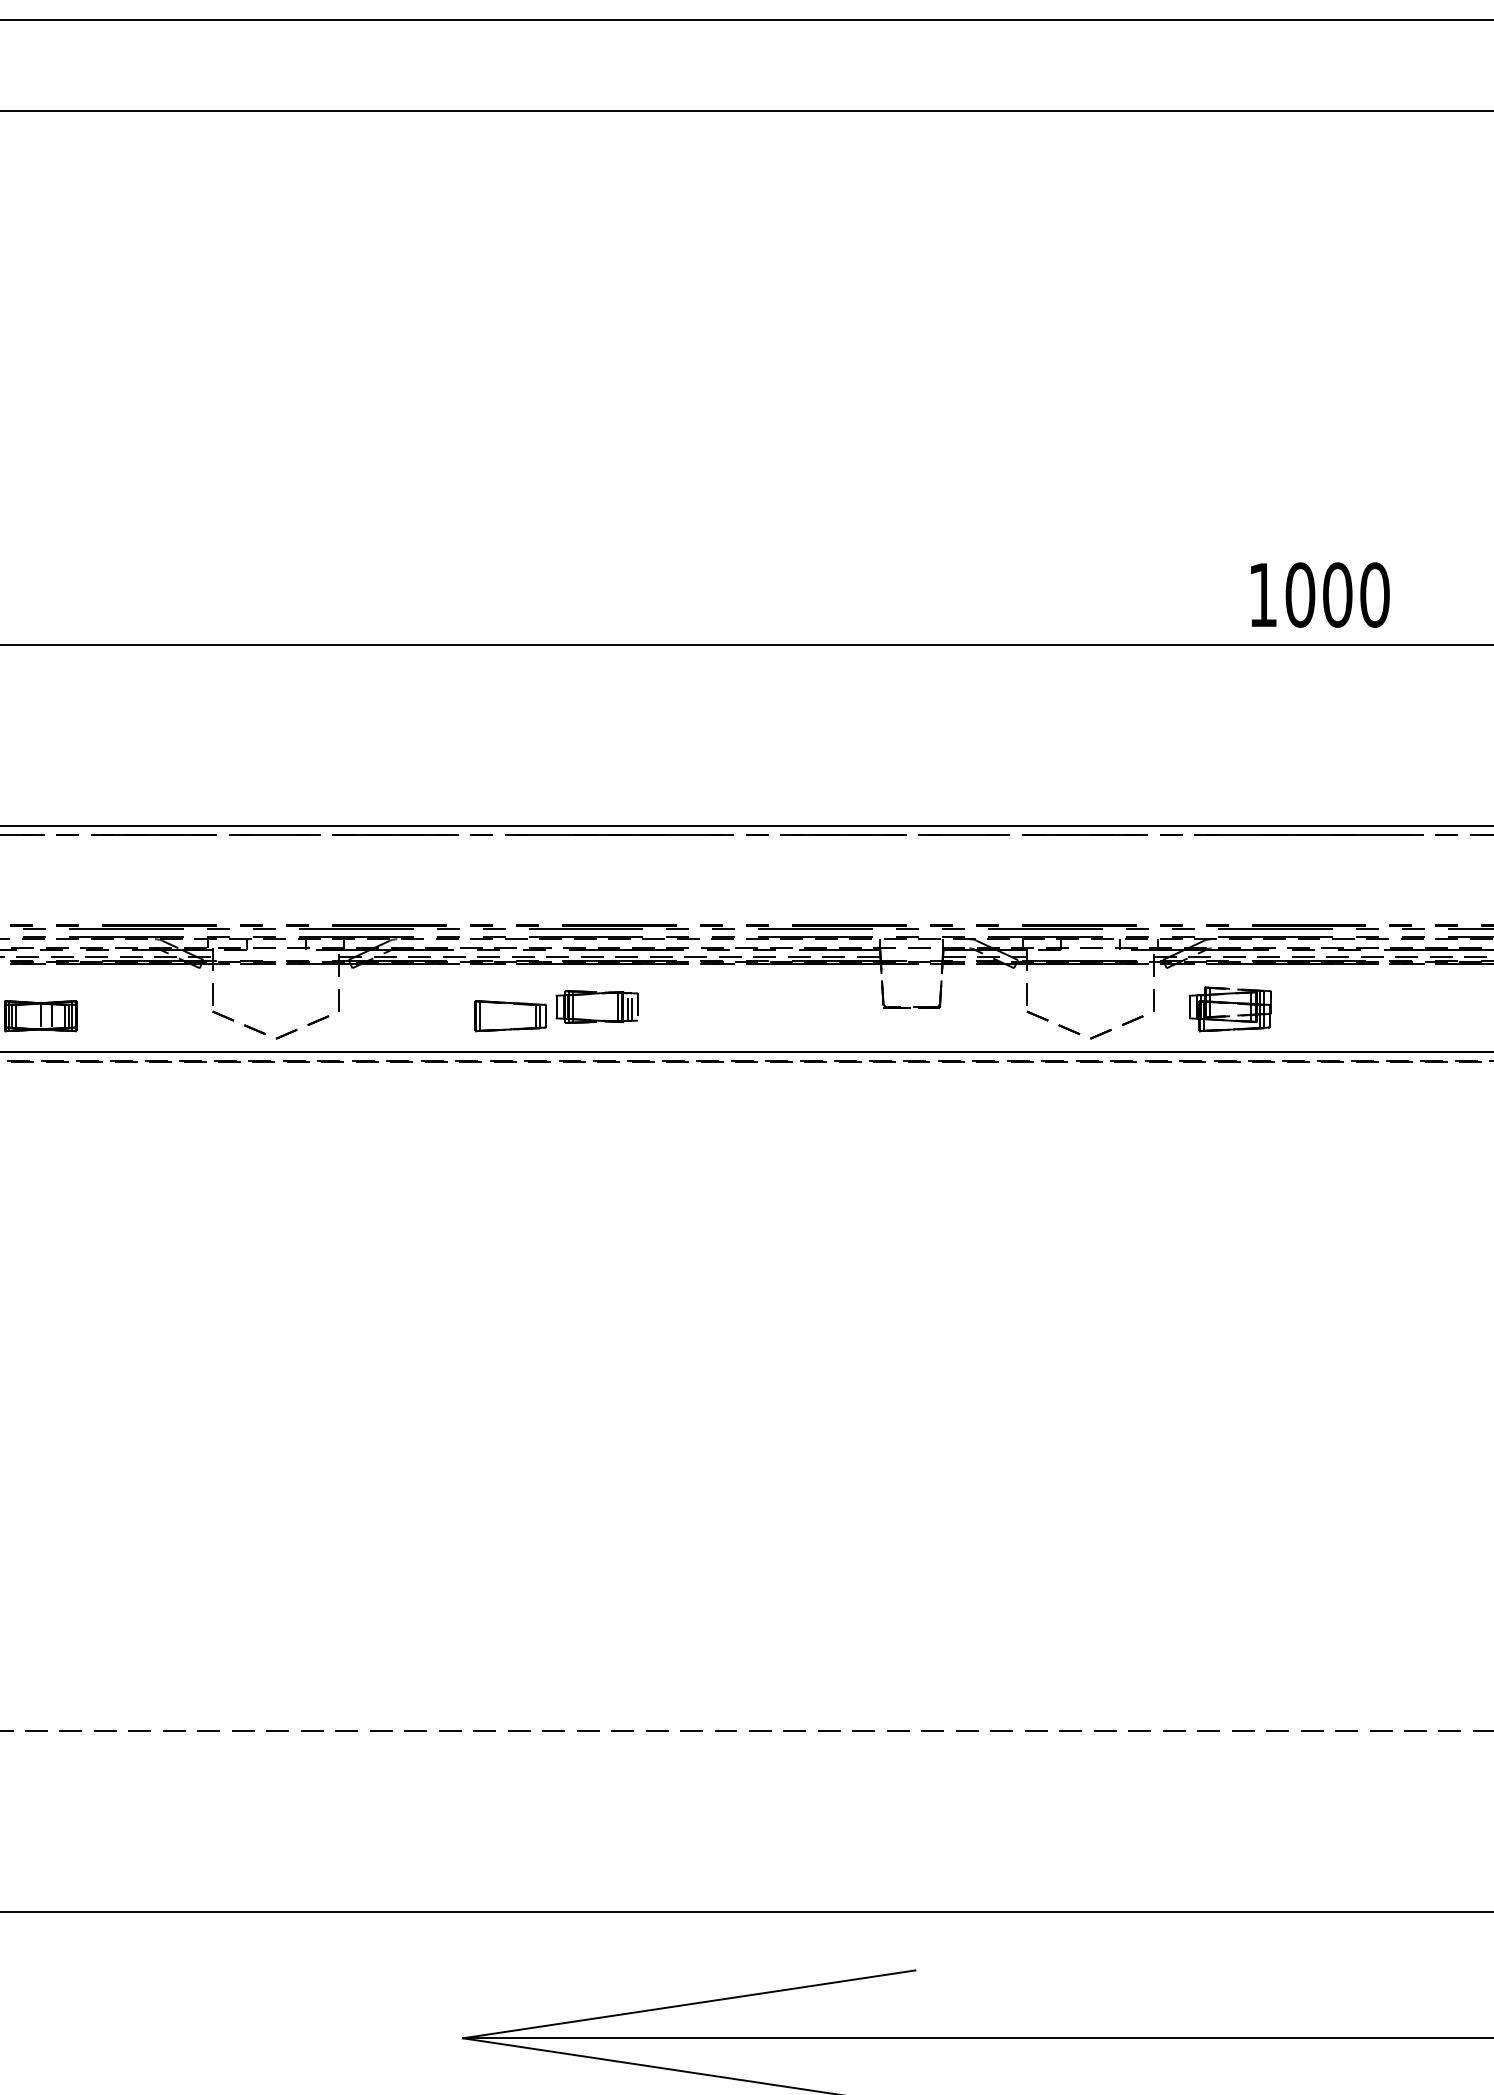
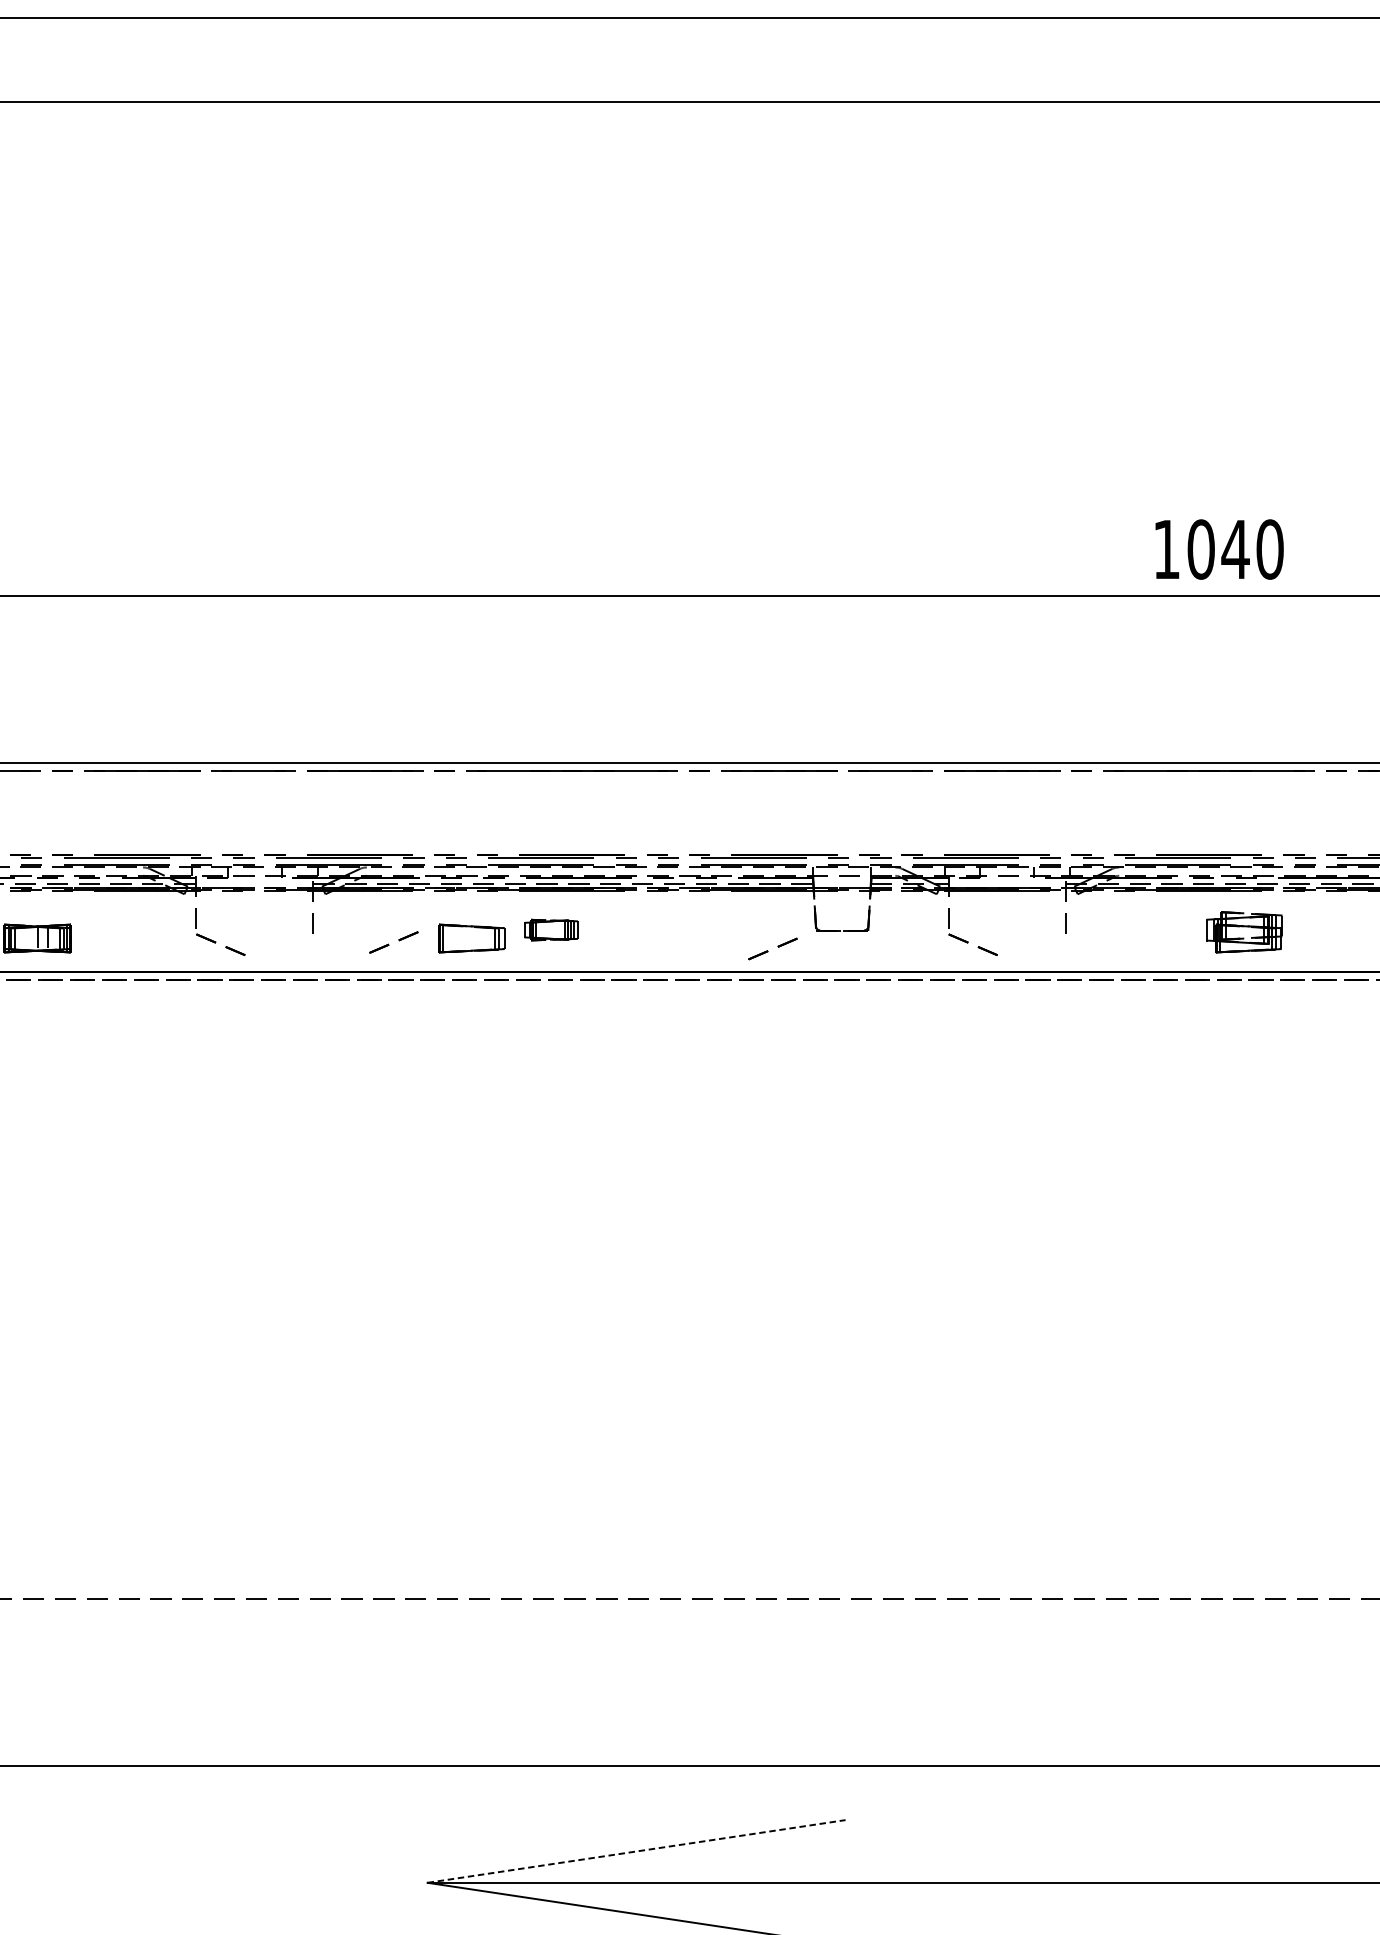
text: (1337, 594) -> (1235, 549), 1000 -> 1040
part: (596, 1006) -> (550, 929), size x0.7
part: (1230, 1009) -> (1244, 932), moved
line: (307, 1025) -> (398, 940), moved
line: (1111, 1029) -> (768, 950), moved
line: (689, 2004) -> (636, 1851), solid -> dashed

